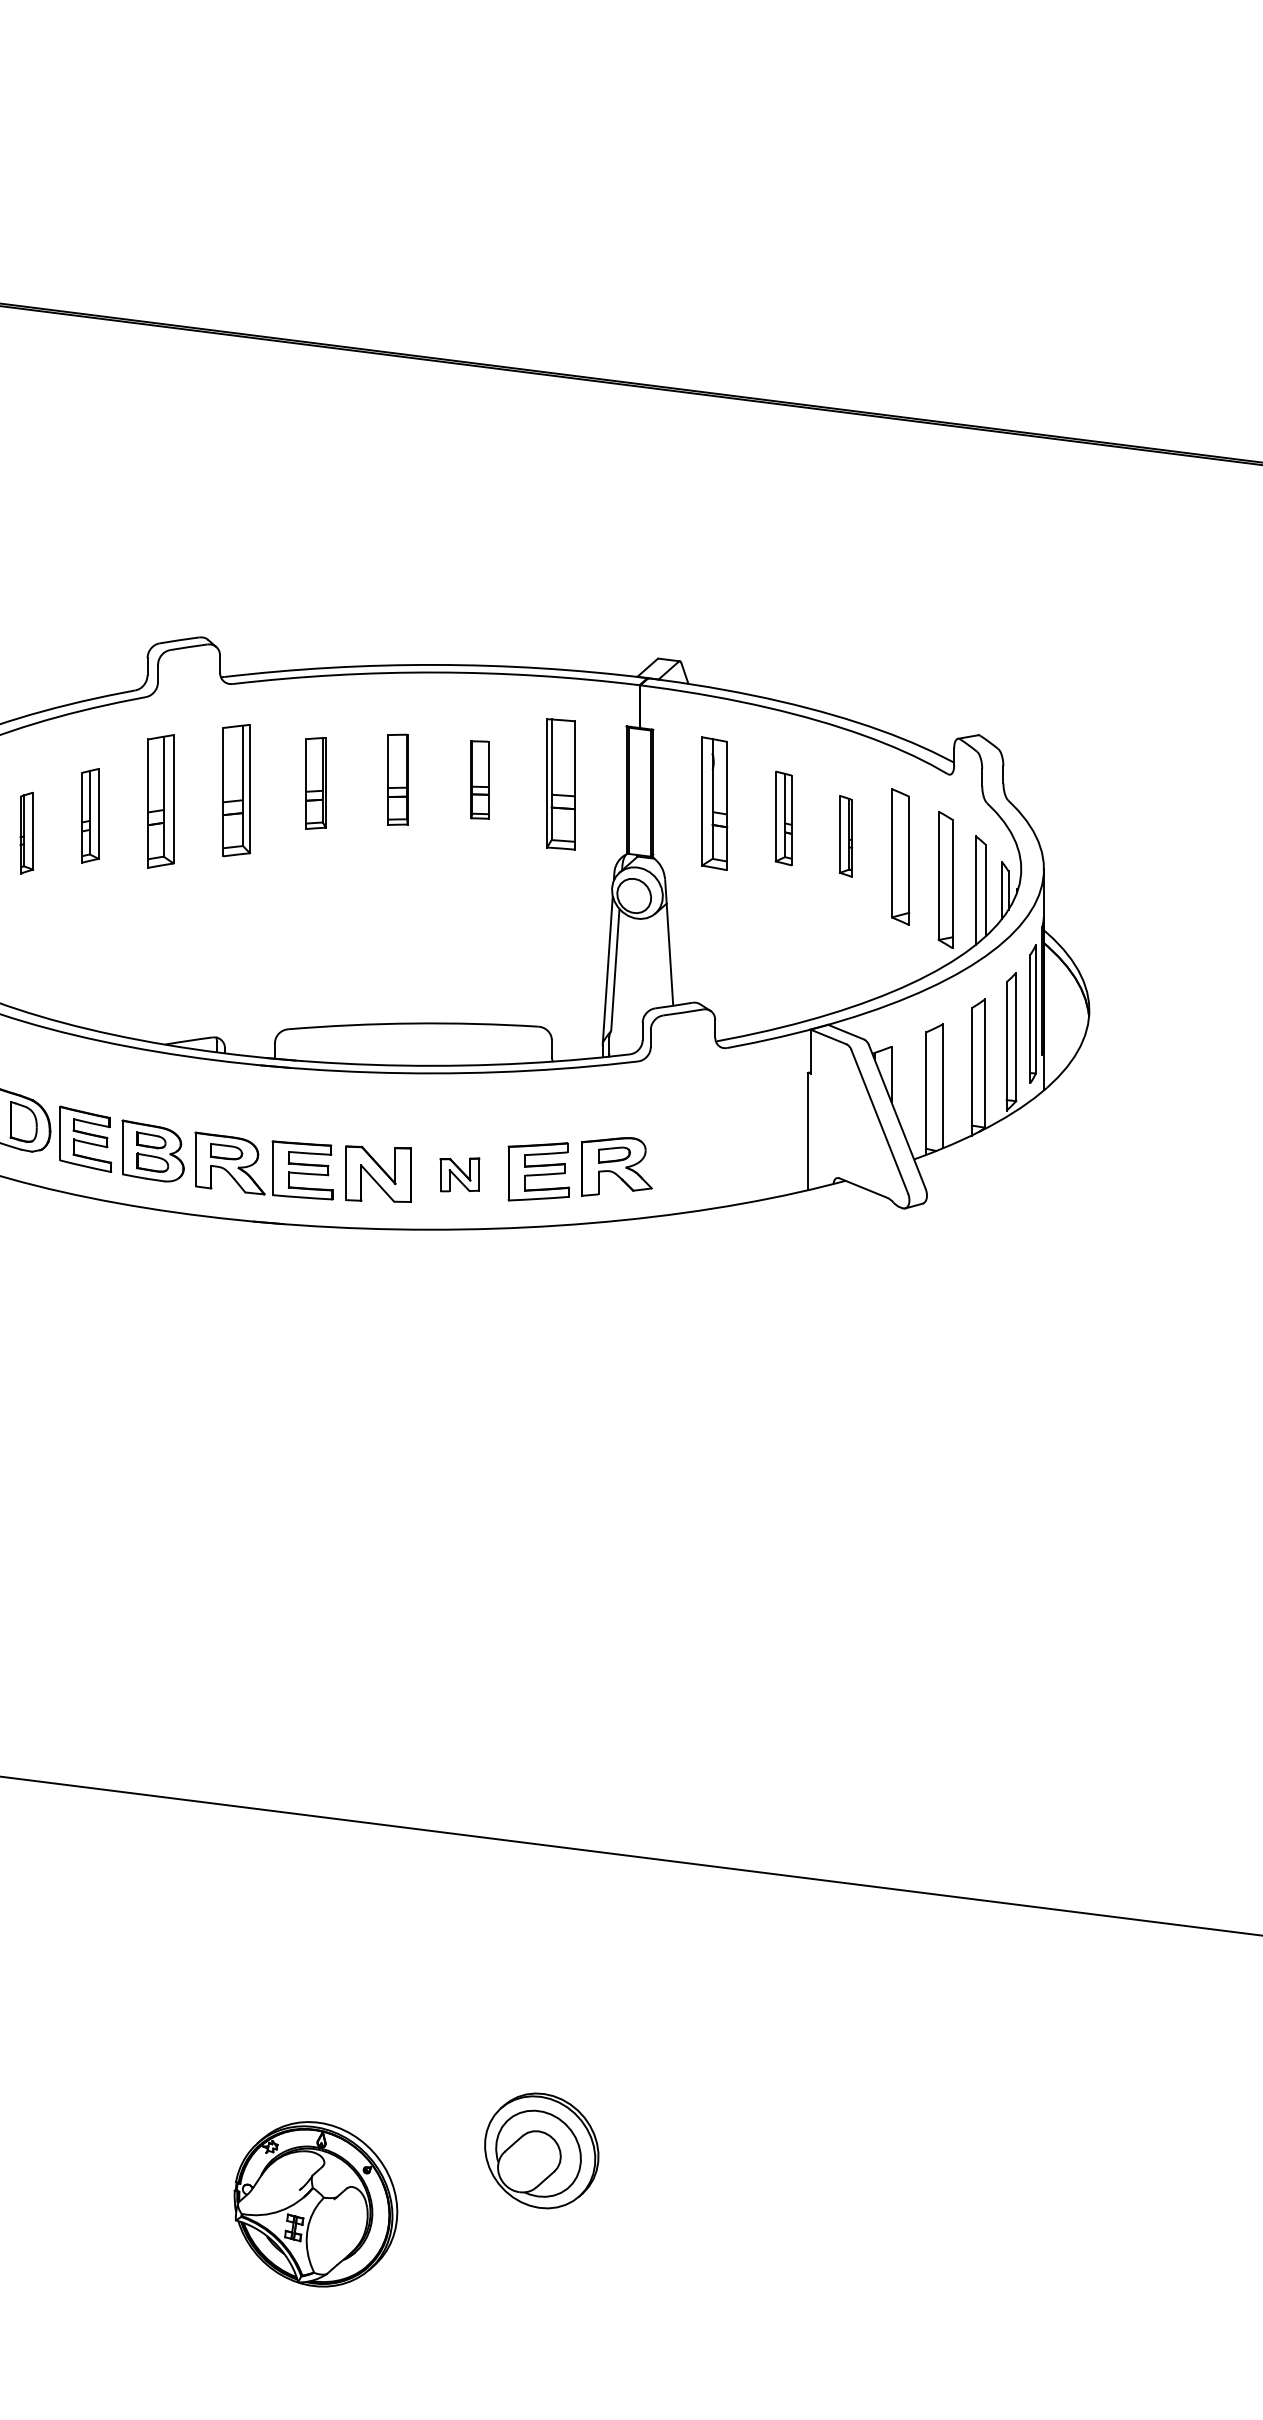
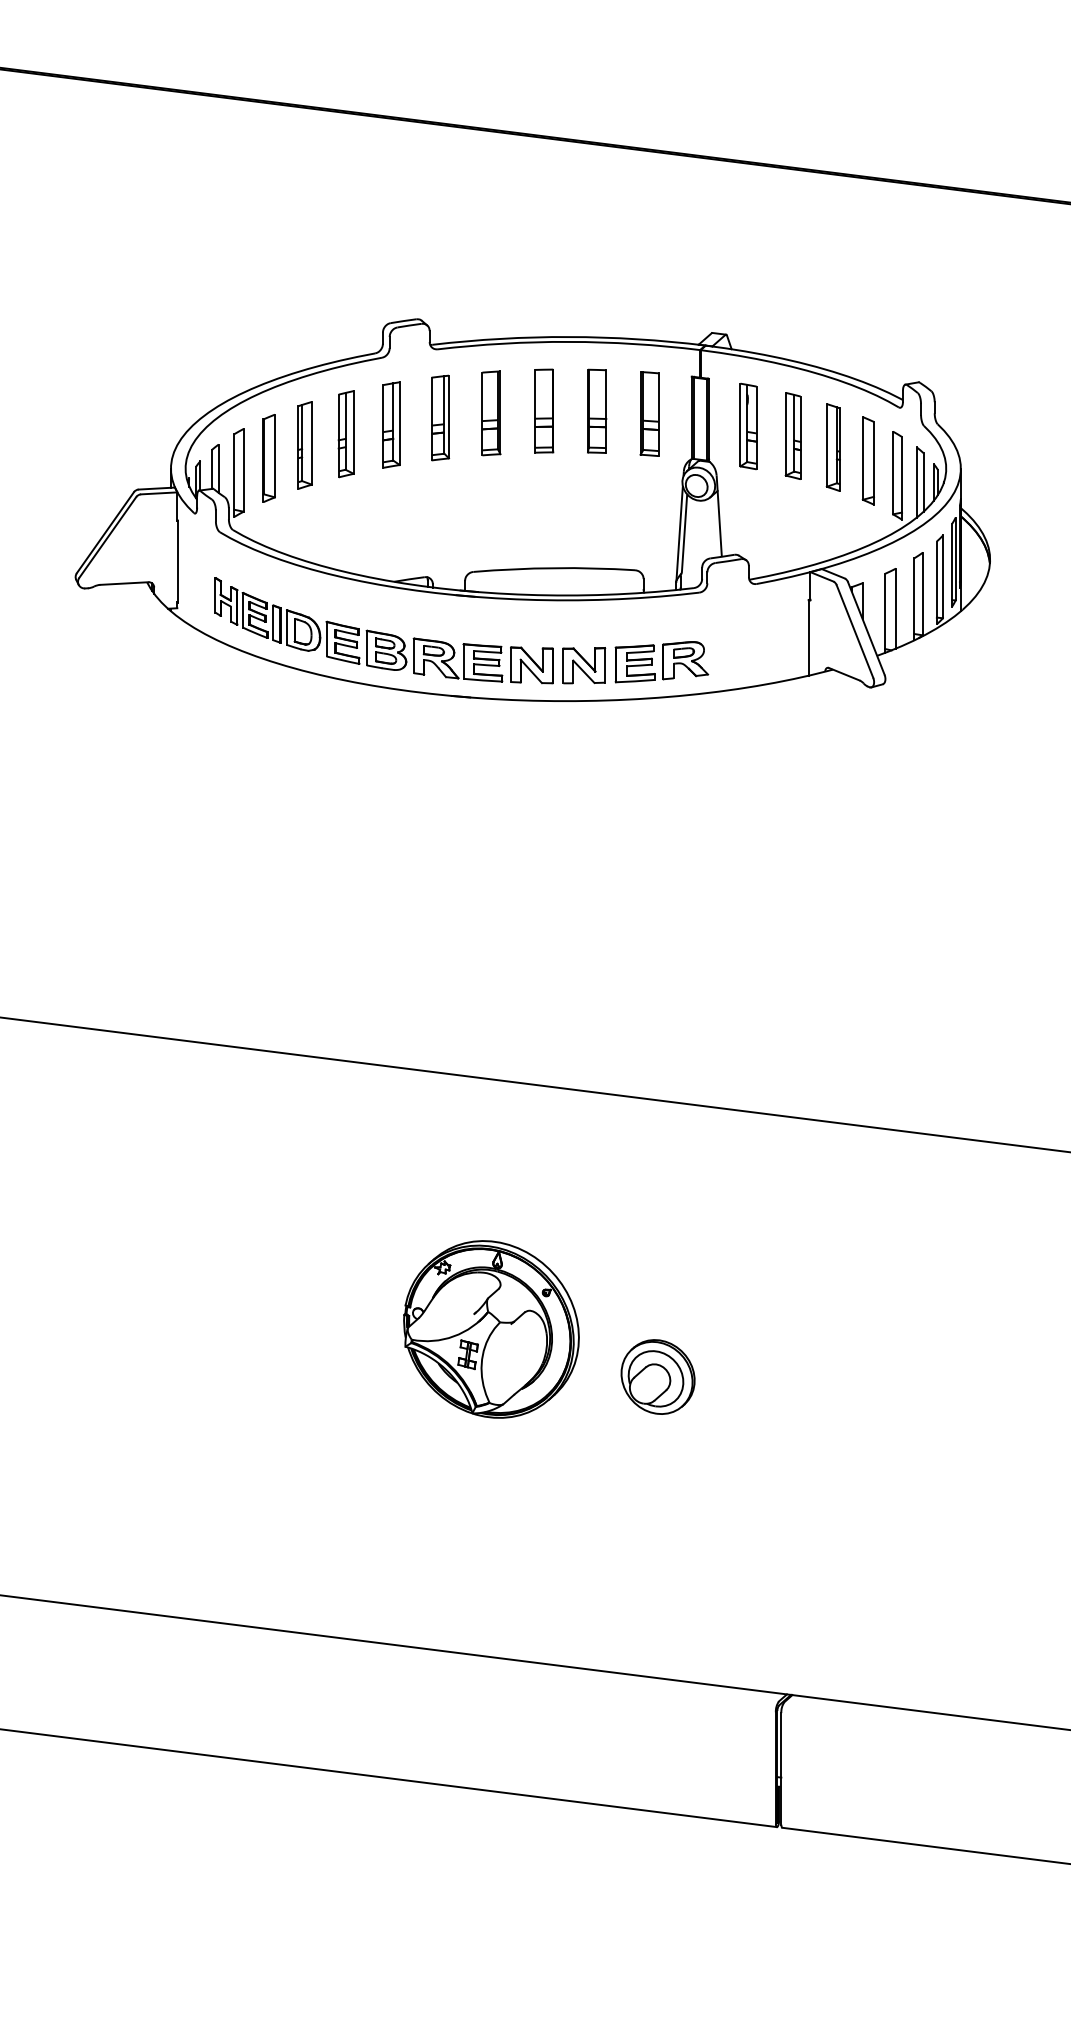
part: (398, 778) -> (544, 410), size x1.43
part: (480, 778) -> (597, 410), size x1.67
part: (315, 783) -> (491, 413), size x1.43
part: (89, 816) -> (345, 434), size x1.43
part: (782, 817) -> (792, 435), size x1.43
part: (25, 833) -> (304, 445), size x1.67
part: (844, 836) -> (832, 447), size x1.67
part: (460, 1174) -> (584, 665), size x1.67
part: (540, 2150) -> (657, 1376), moved
part: (315, 2204) -> (491, 1329), size x1.67

